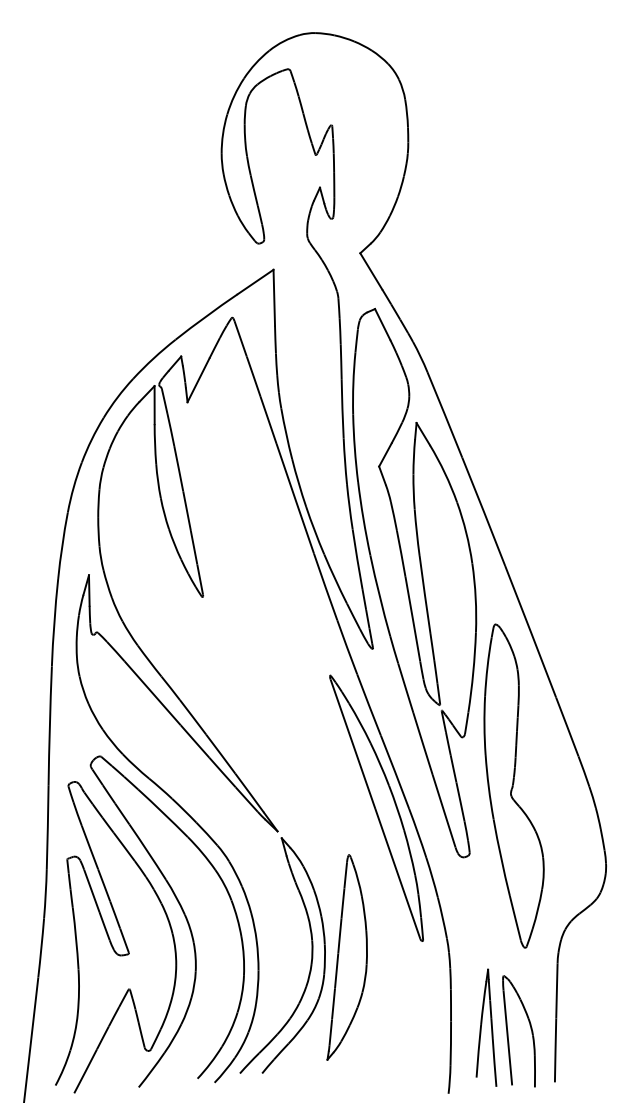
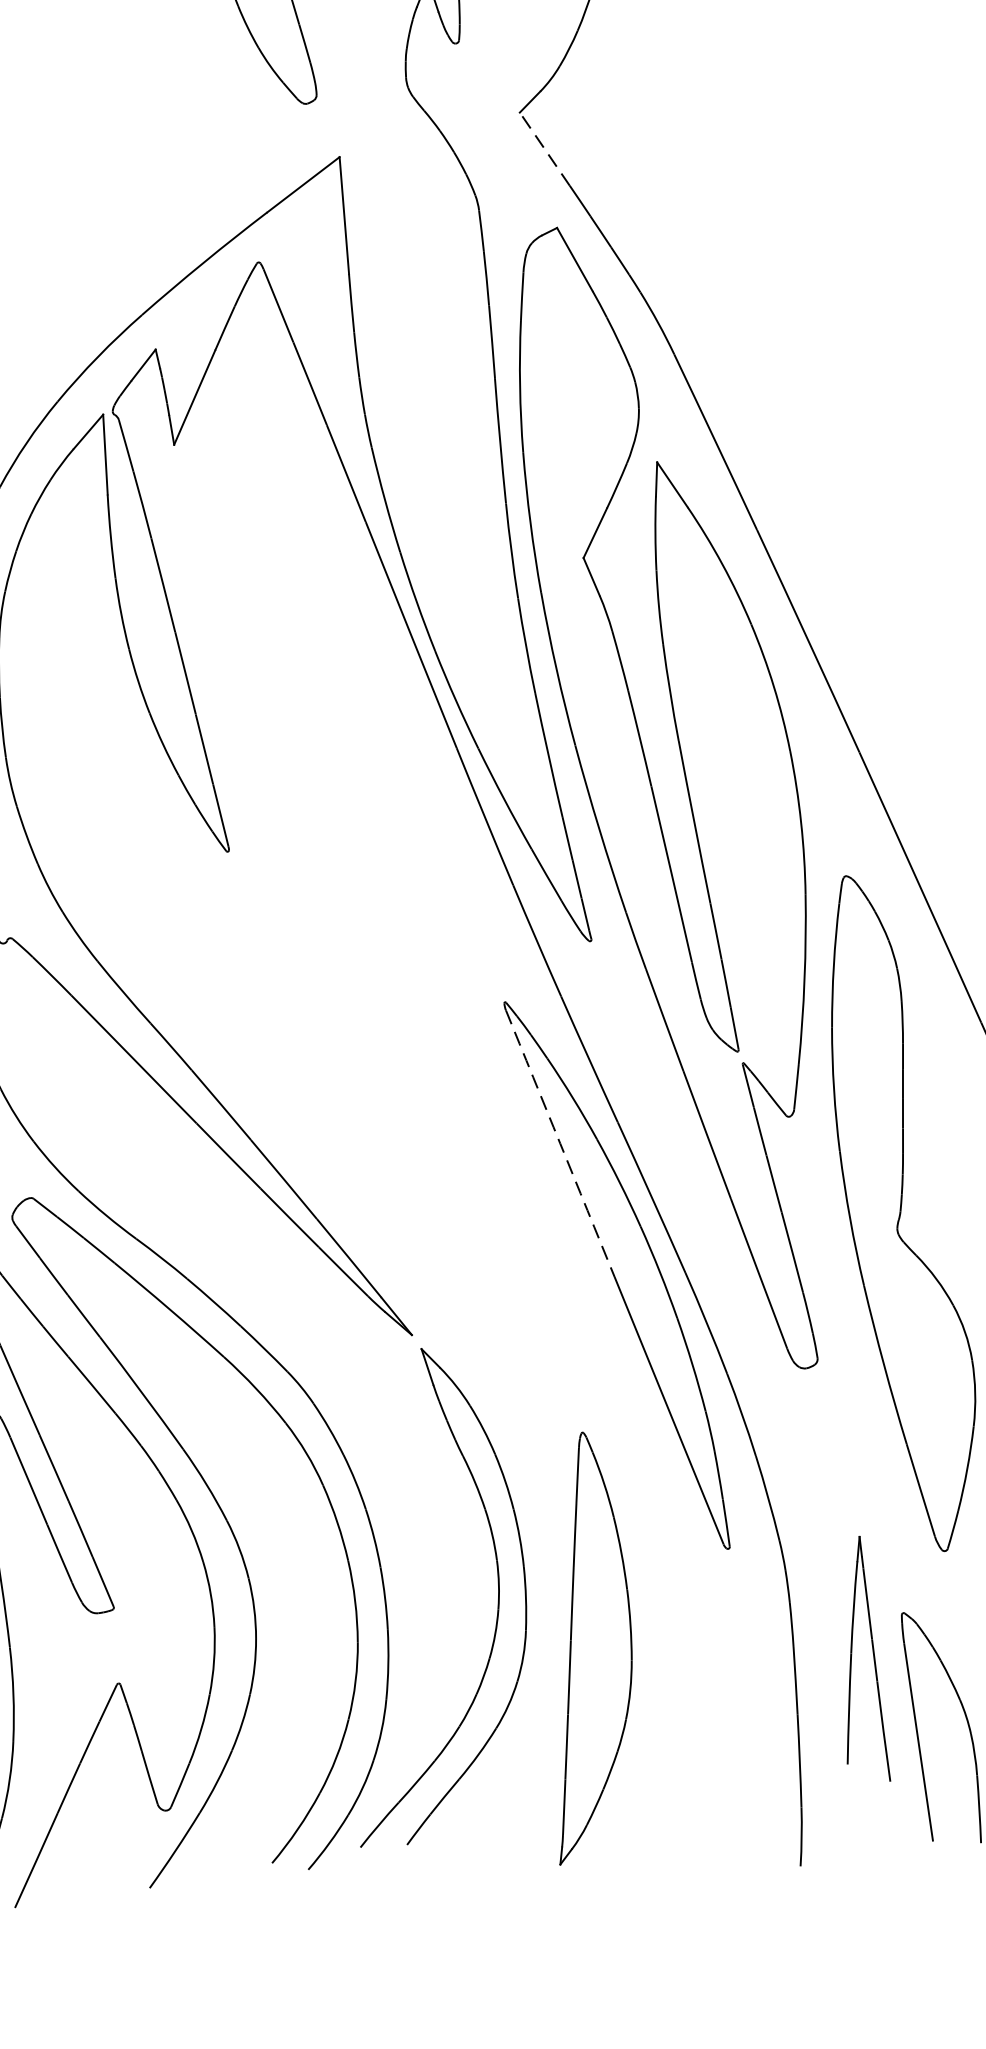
line: (370, 270) -> (543, 147), solid -> dashed
arc: (353, 744) -> (561, 1144), solid -> dashed
part: (346, 957) -> (588, 1647), moved
part: (486, 1027) -> (862, 1658), moved

